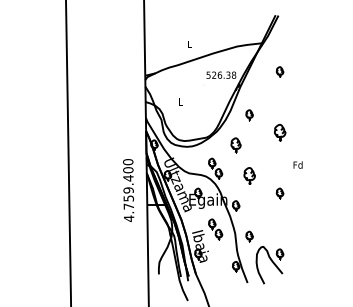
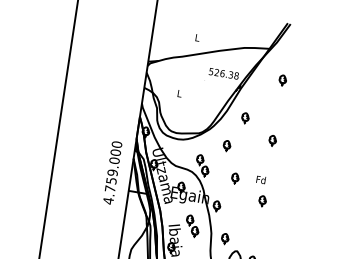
part: (279, 132) -> (272, 140), size x0.62
part: (236, 145) -> (227, 146), size x0.71
text: (297, 164) -> (260, 179), moved
part: (249, 175) -> (235, 178), size x0.62
text: (128, 178) -> (114, 160), 4.759.400 -> 4.759.000

